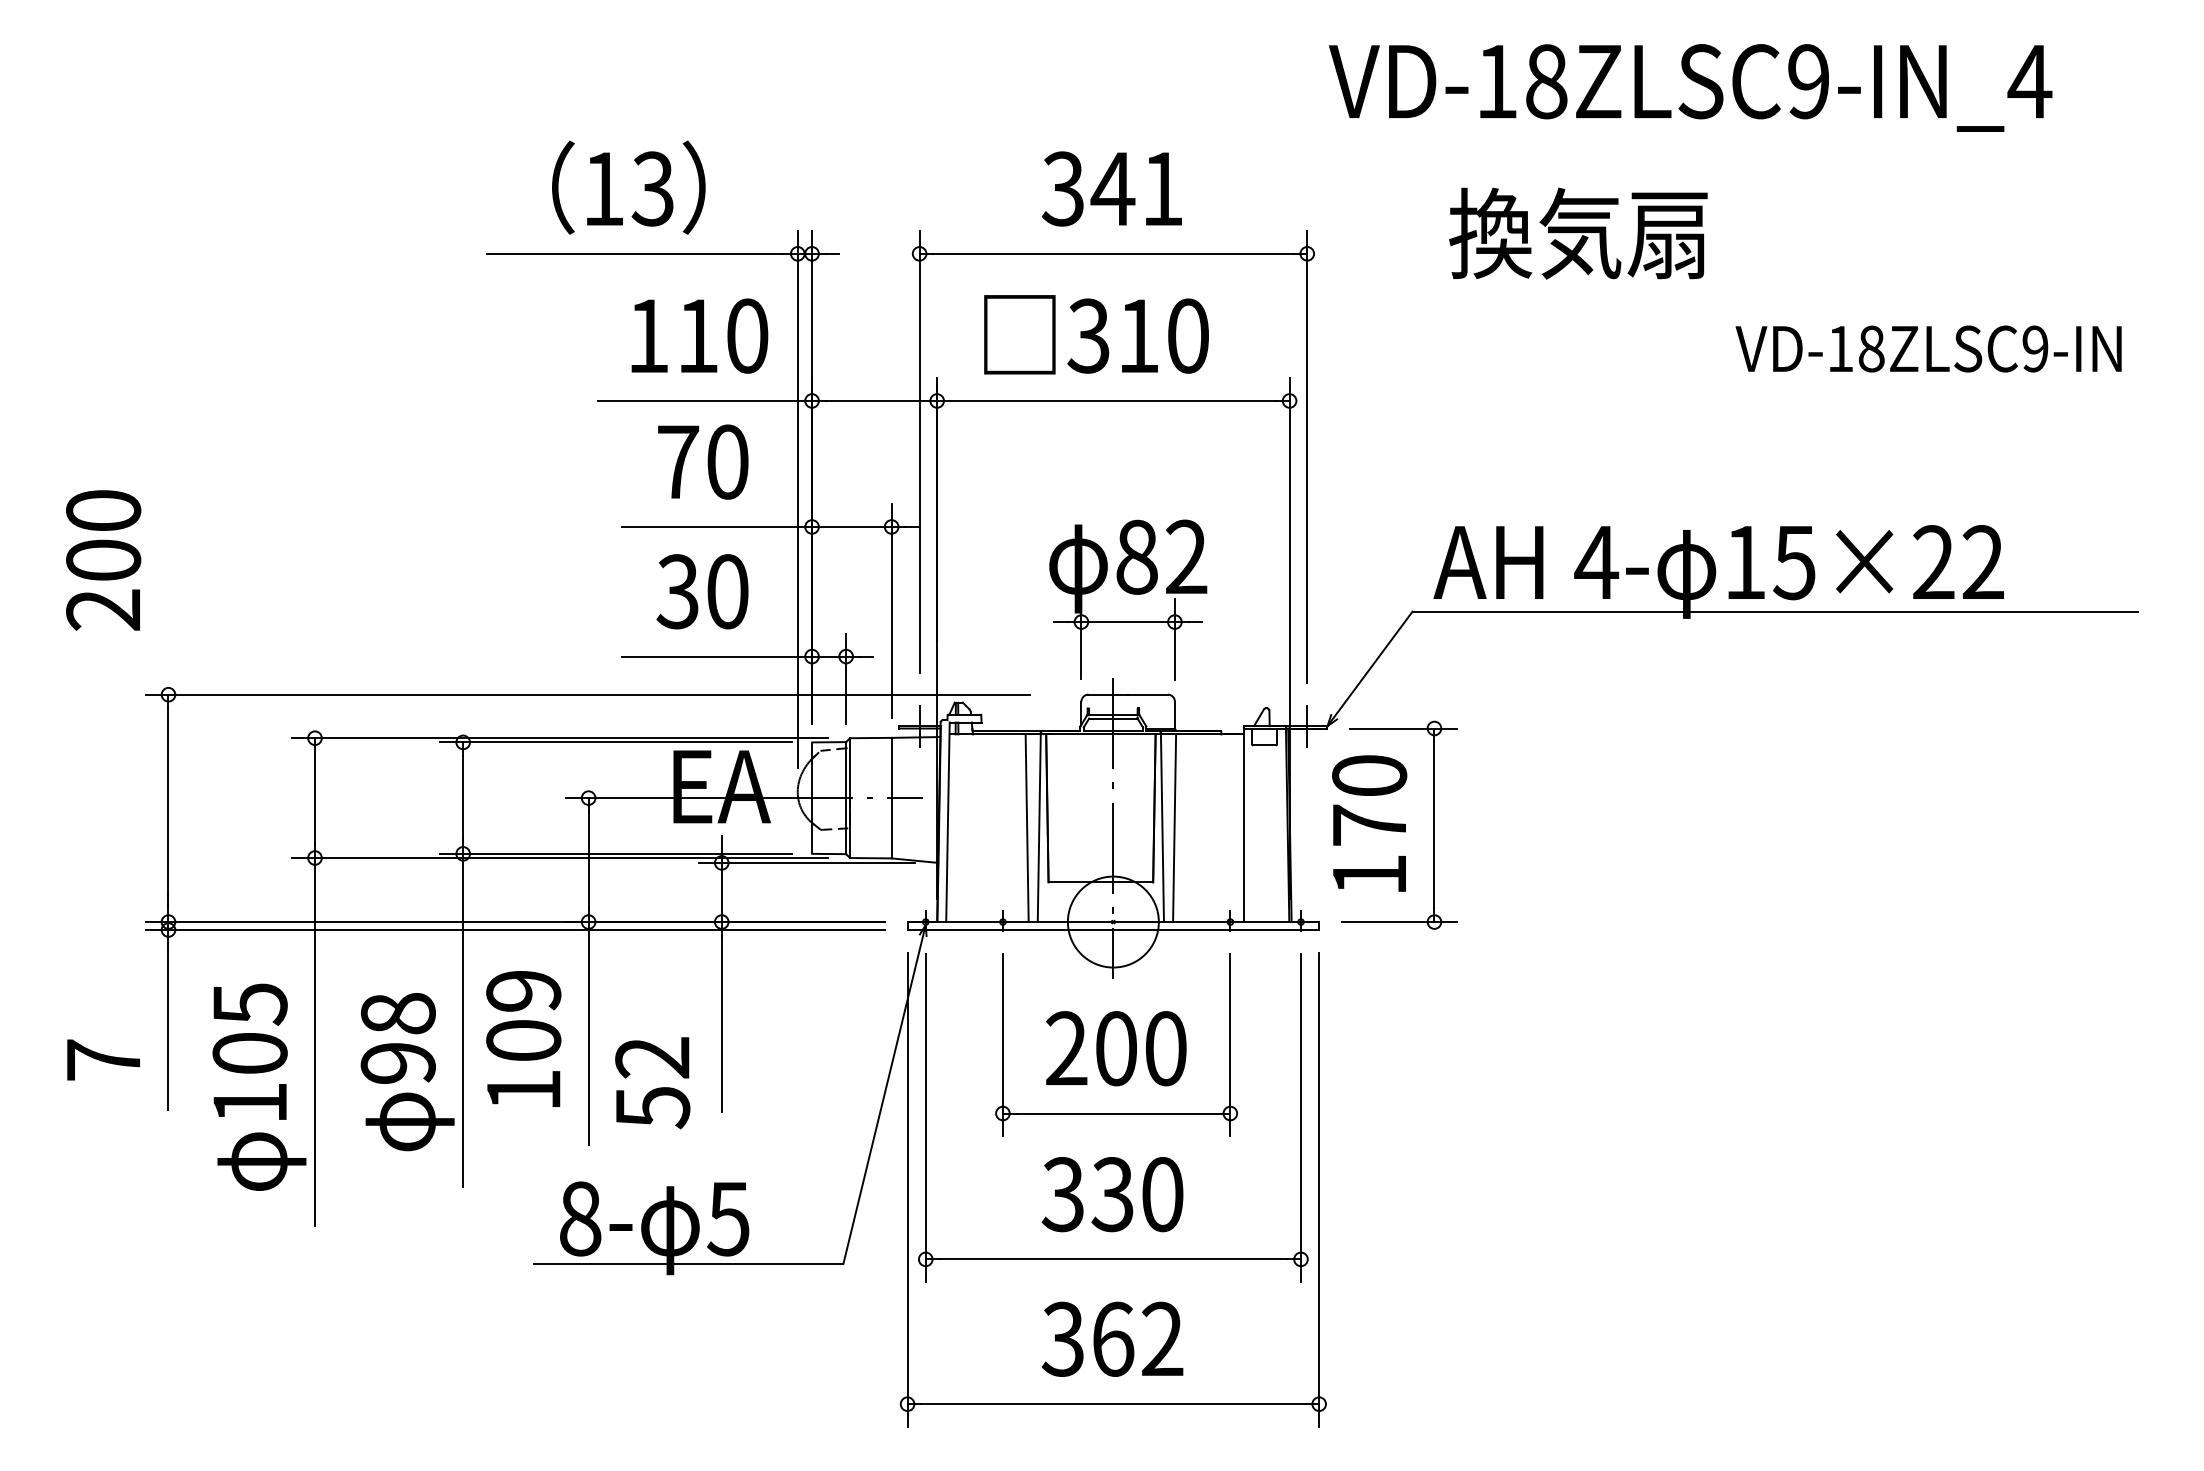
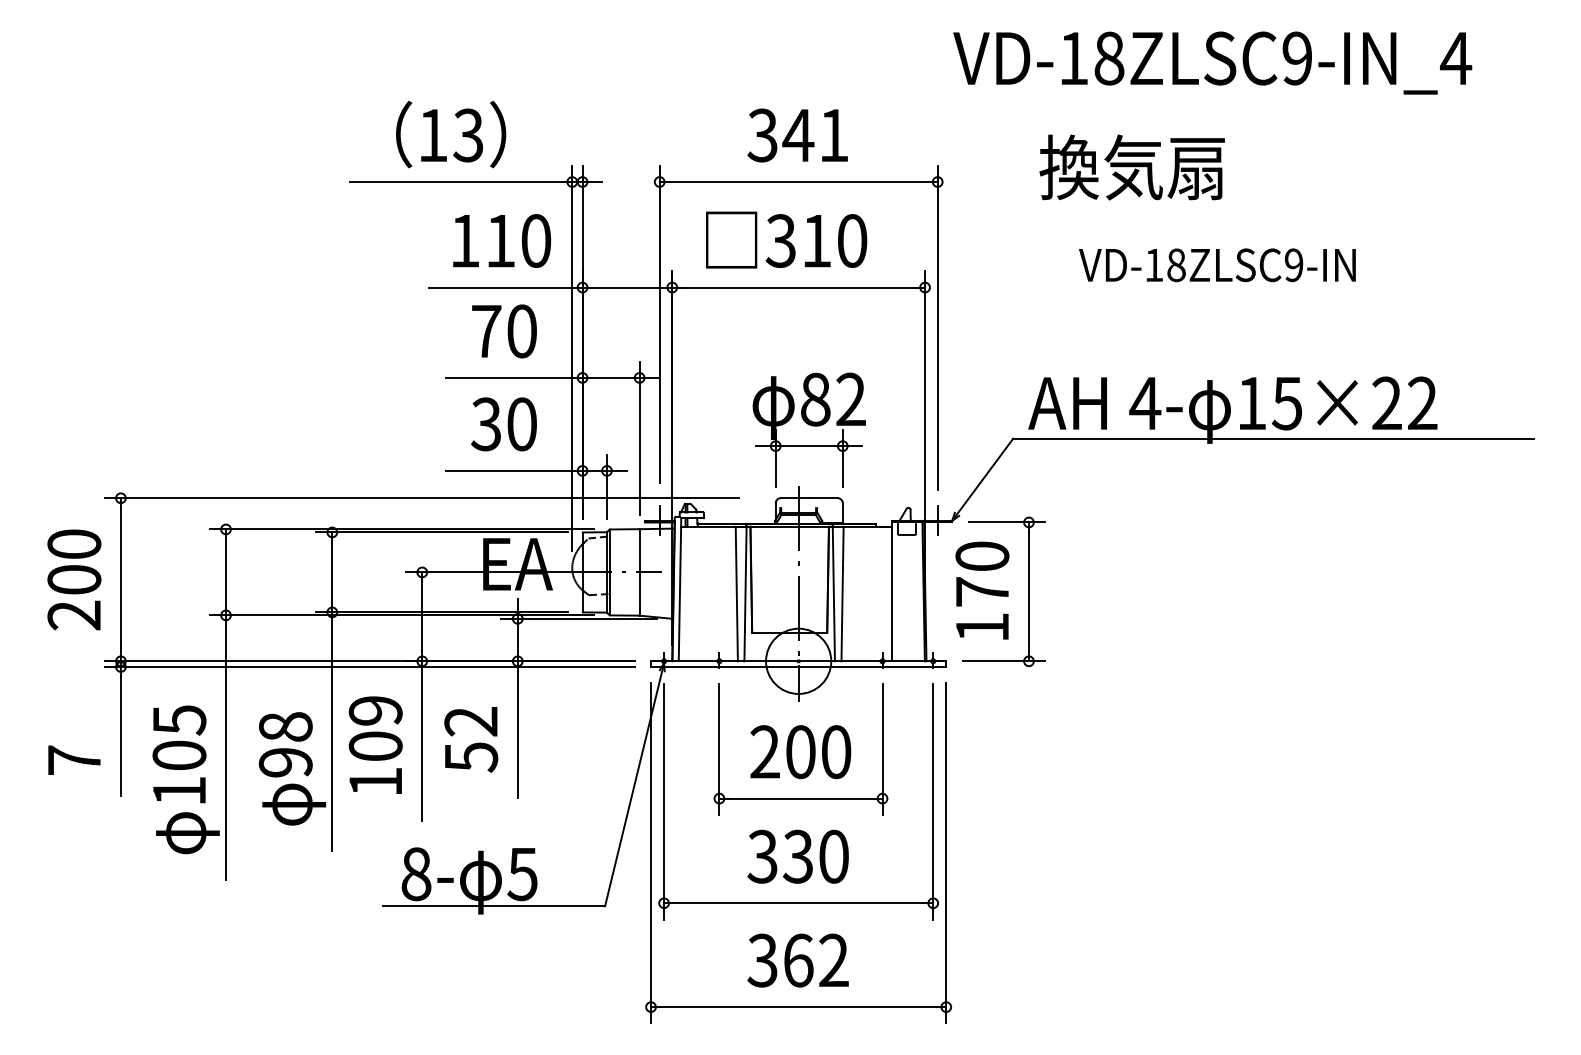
text: (1928, 349) -> (1217, 265), moved
text: (103, 559) -> (74, 579), moved
text: (653, 1082) -> (471, 739), moved

